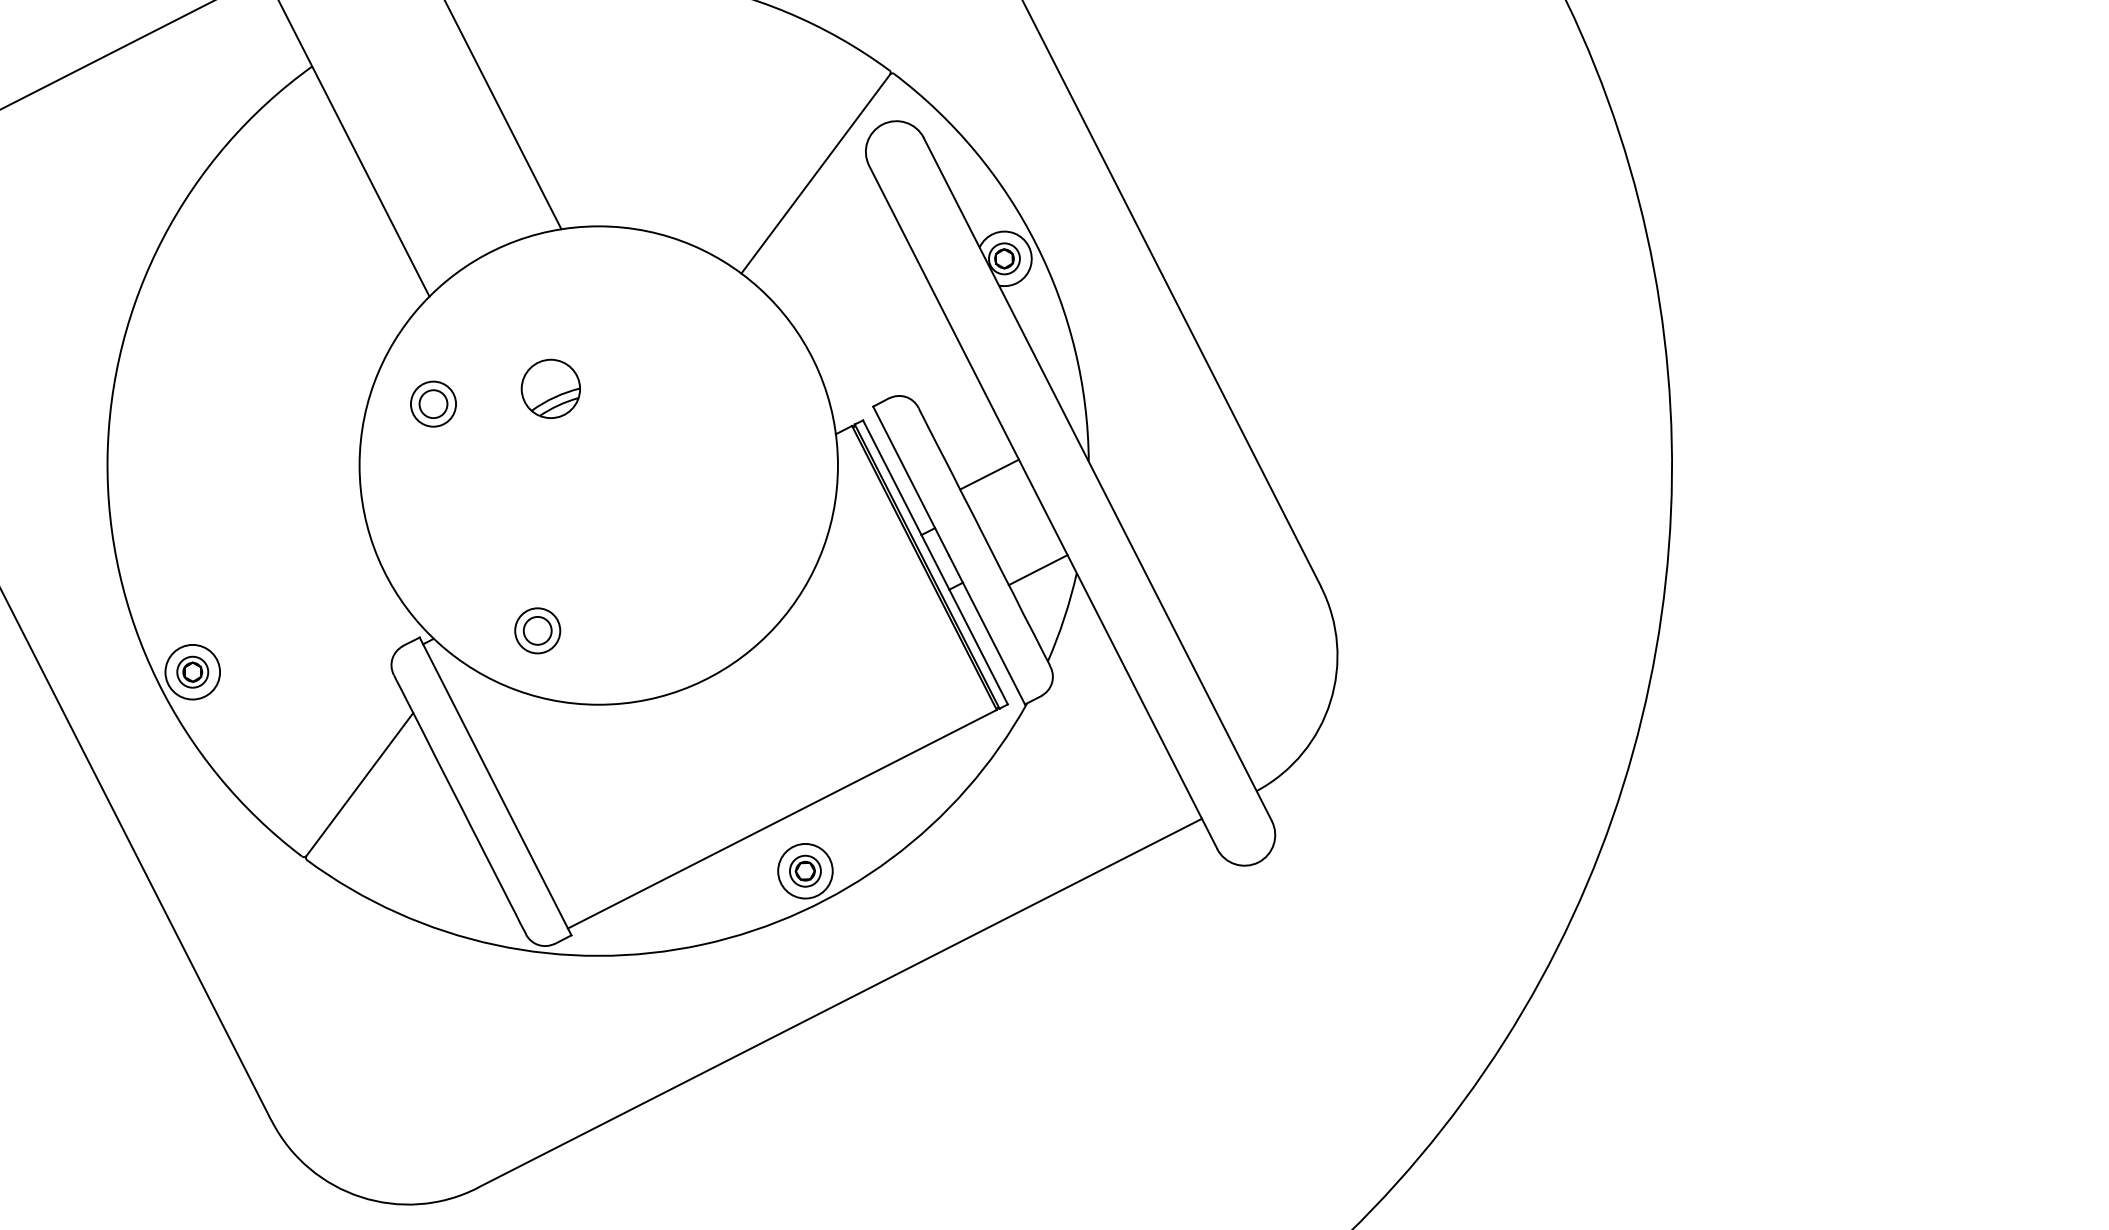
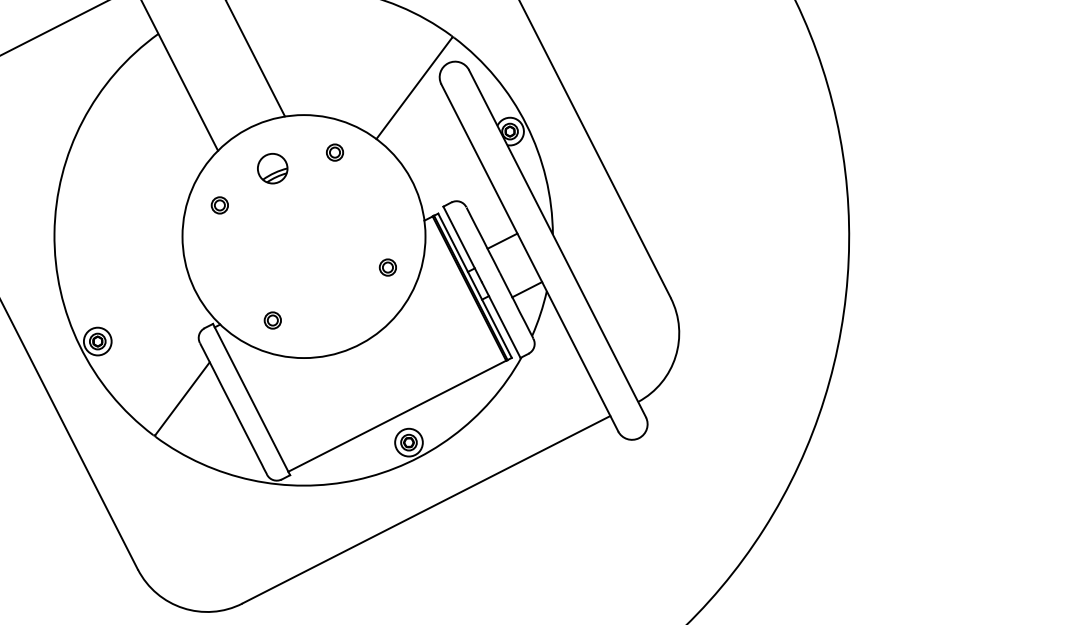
part: (660, 300) -> (335, 152), added
part: (550, 388) -> (272, 168), moved
part: (432, 404) -> (219, 205), size x0.71
part: (763, 526) -> (387, 267), added
part: (536, 630) -> (272, 320), size x0.71

